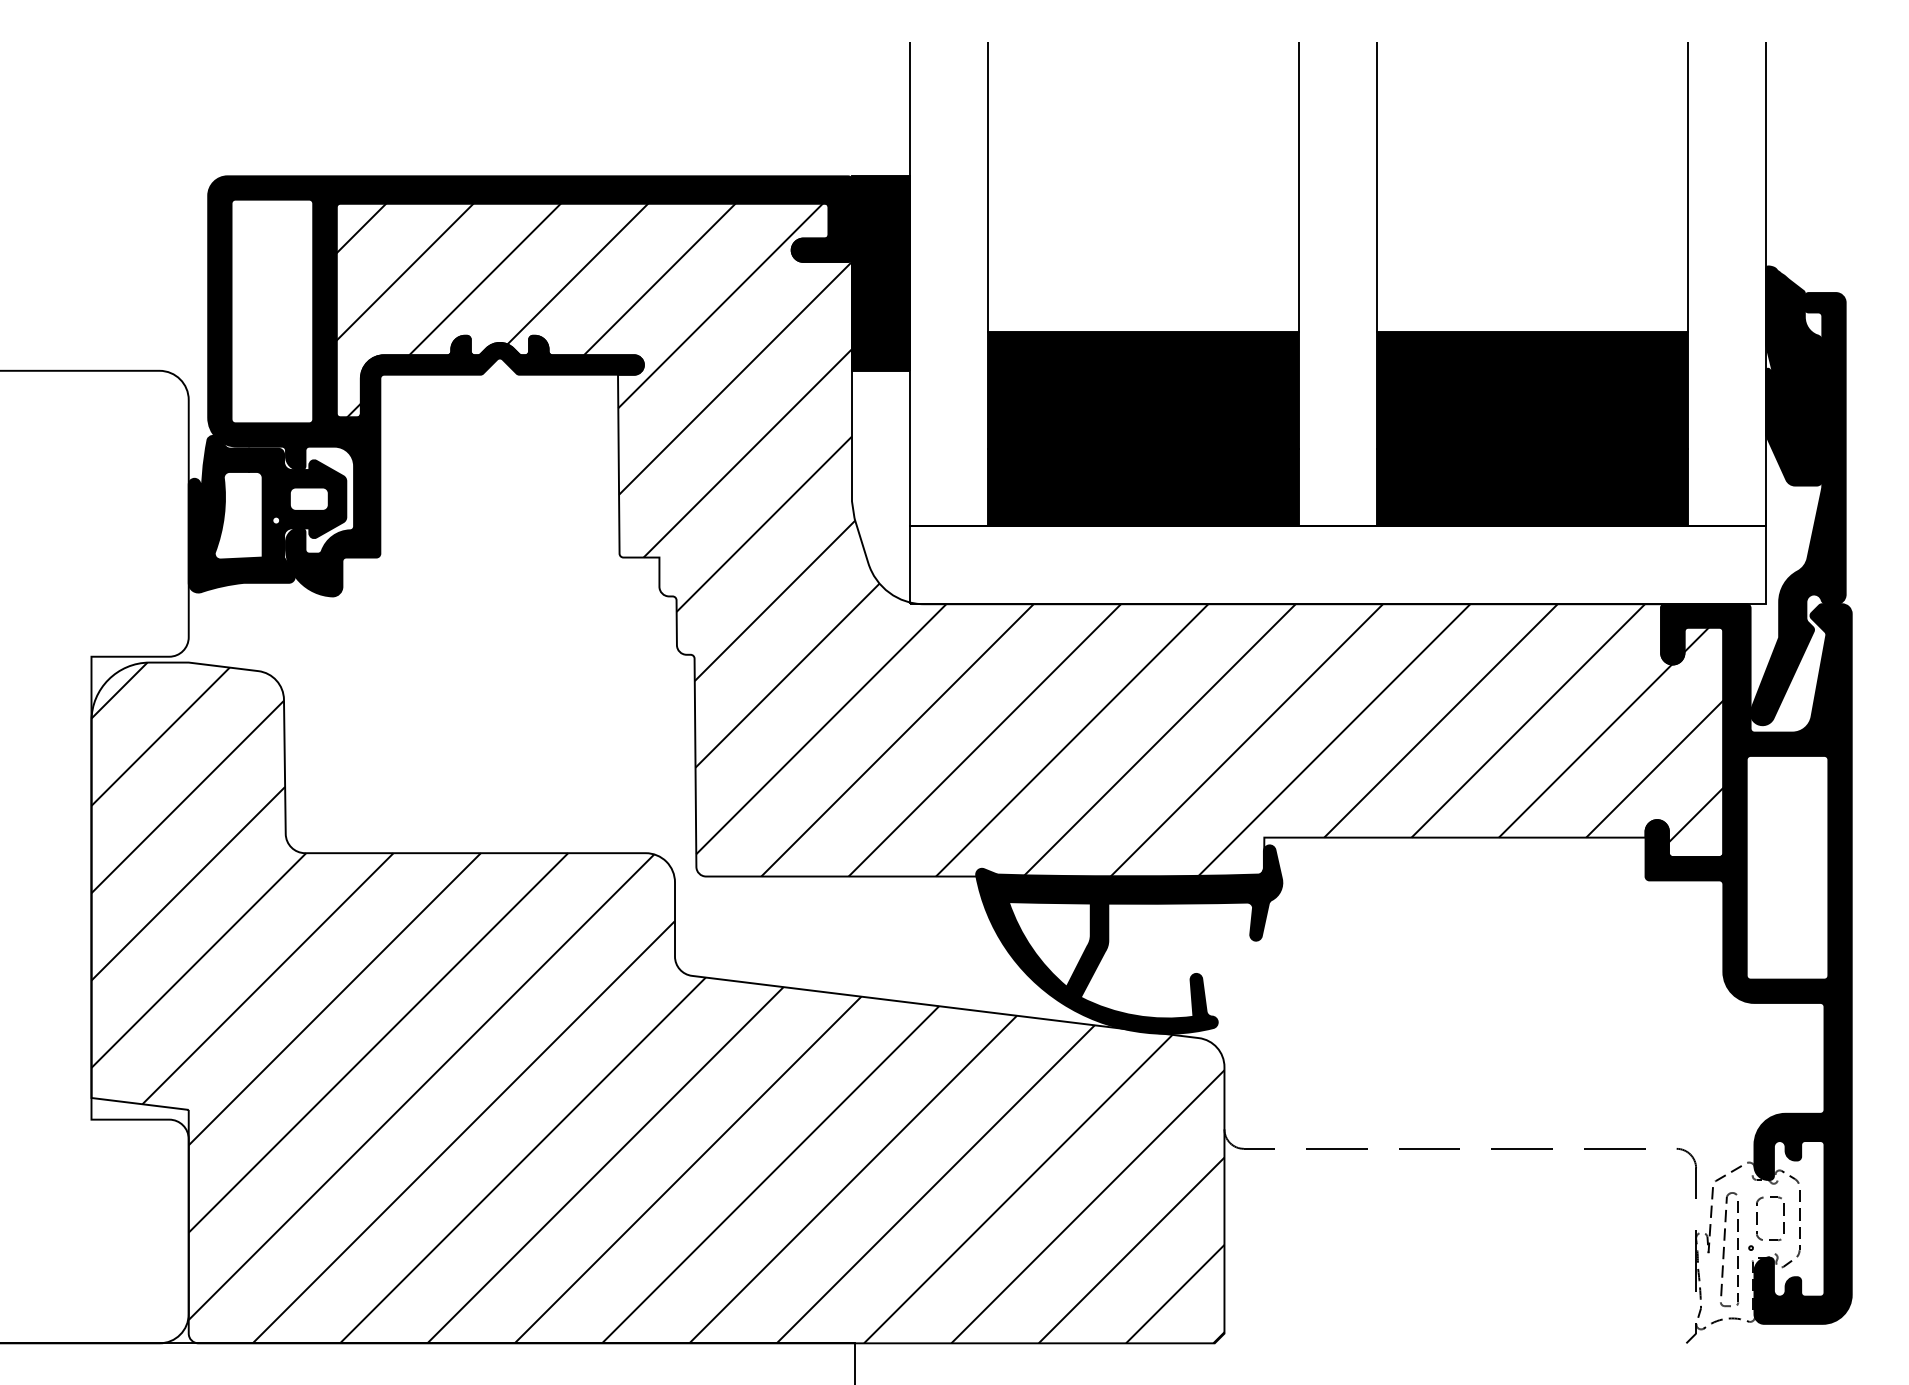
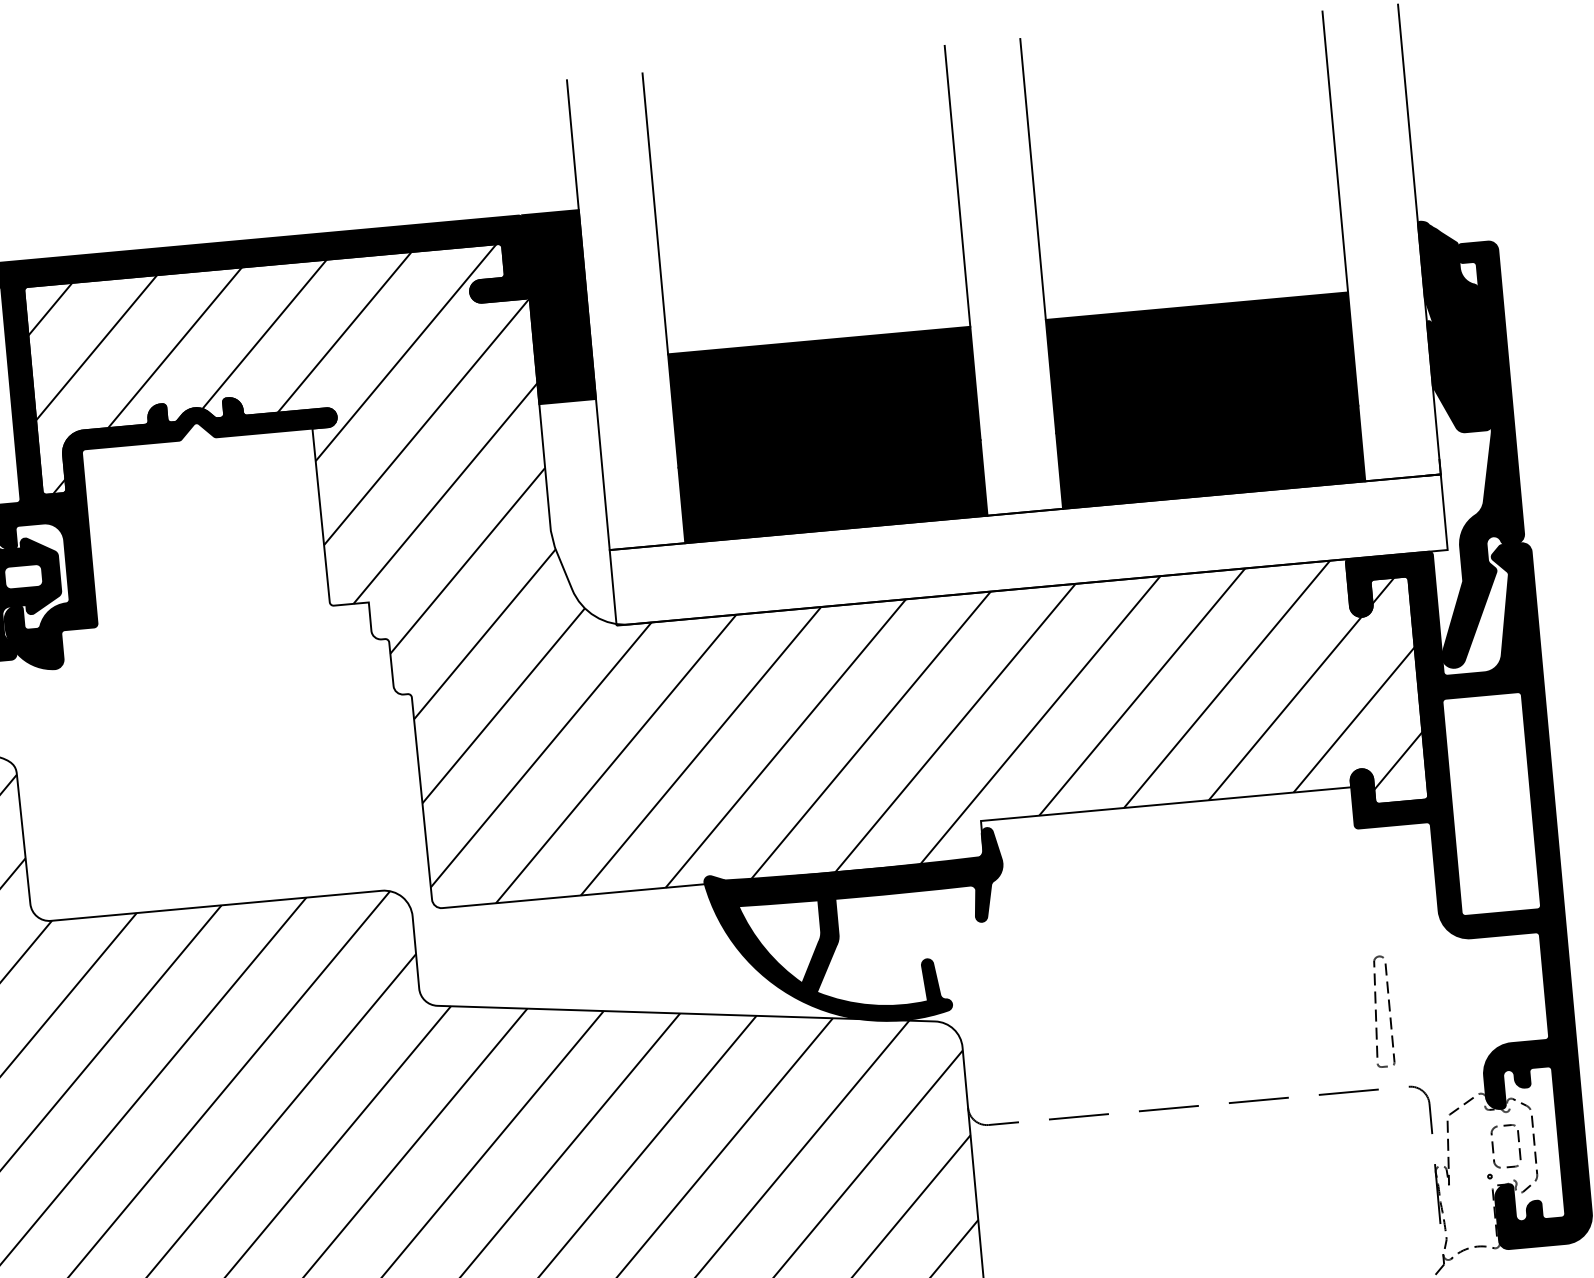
part: (1729, 1249) -> (1381, 1011), moved

